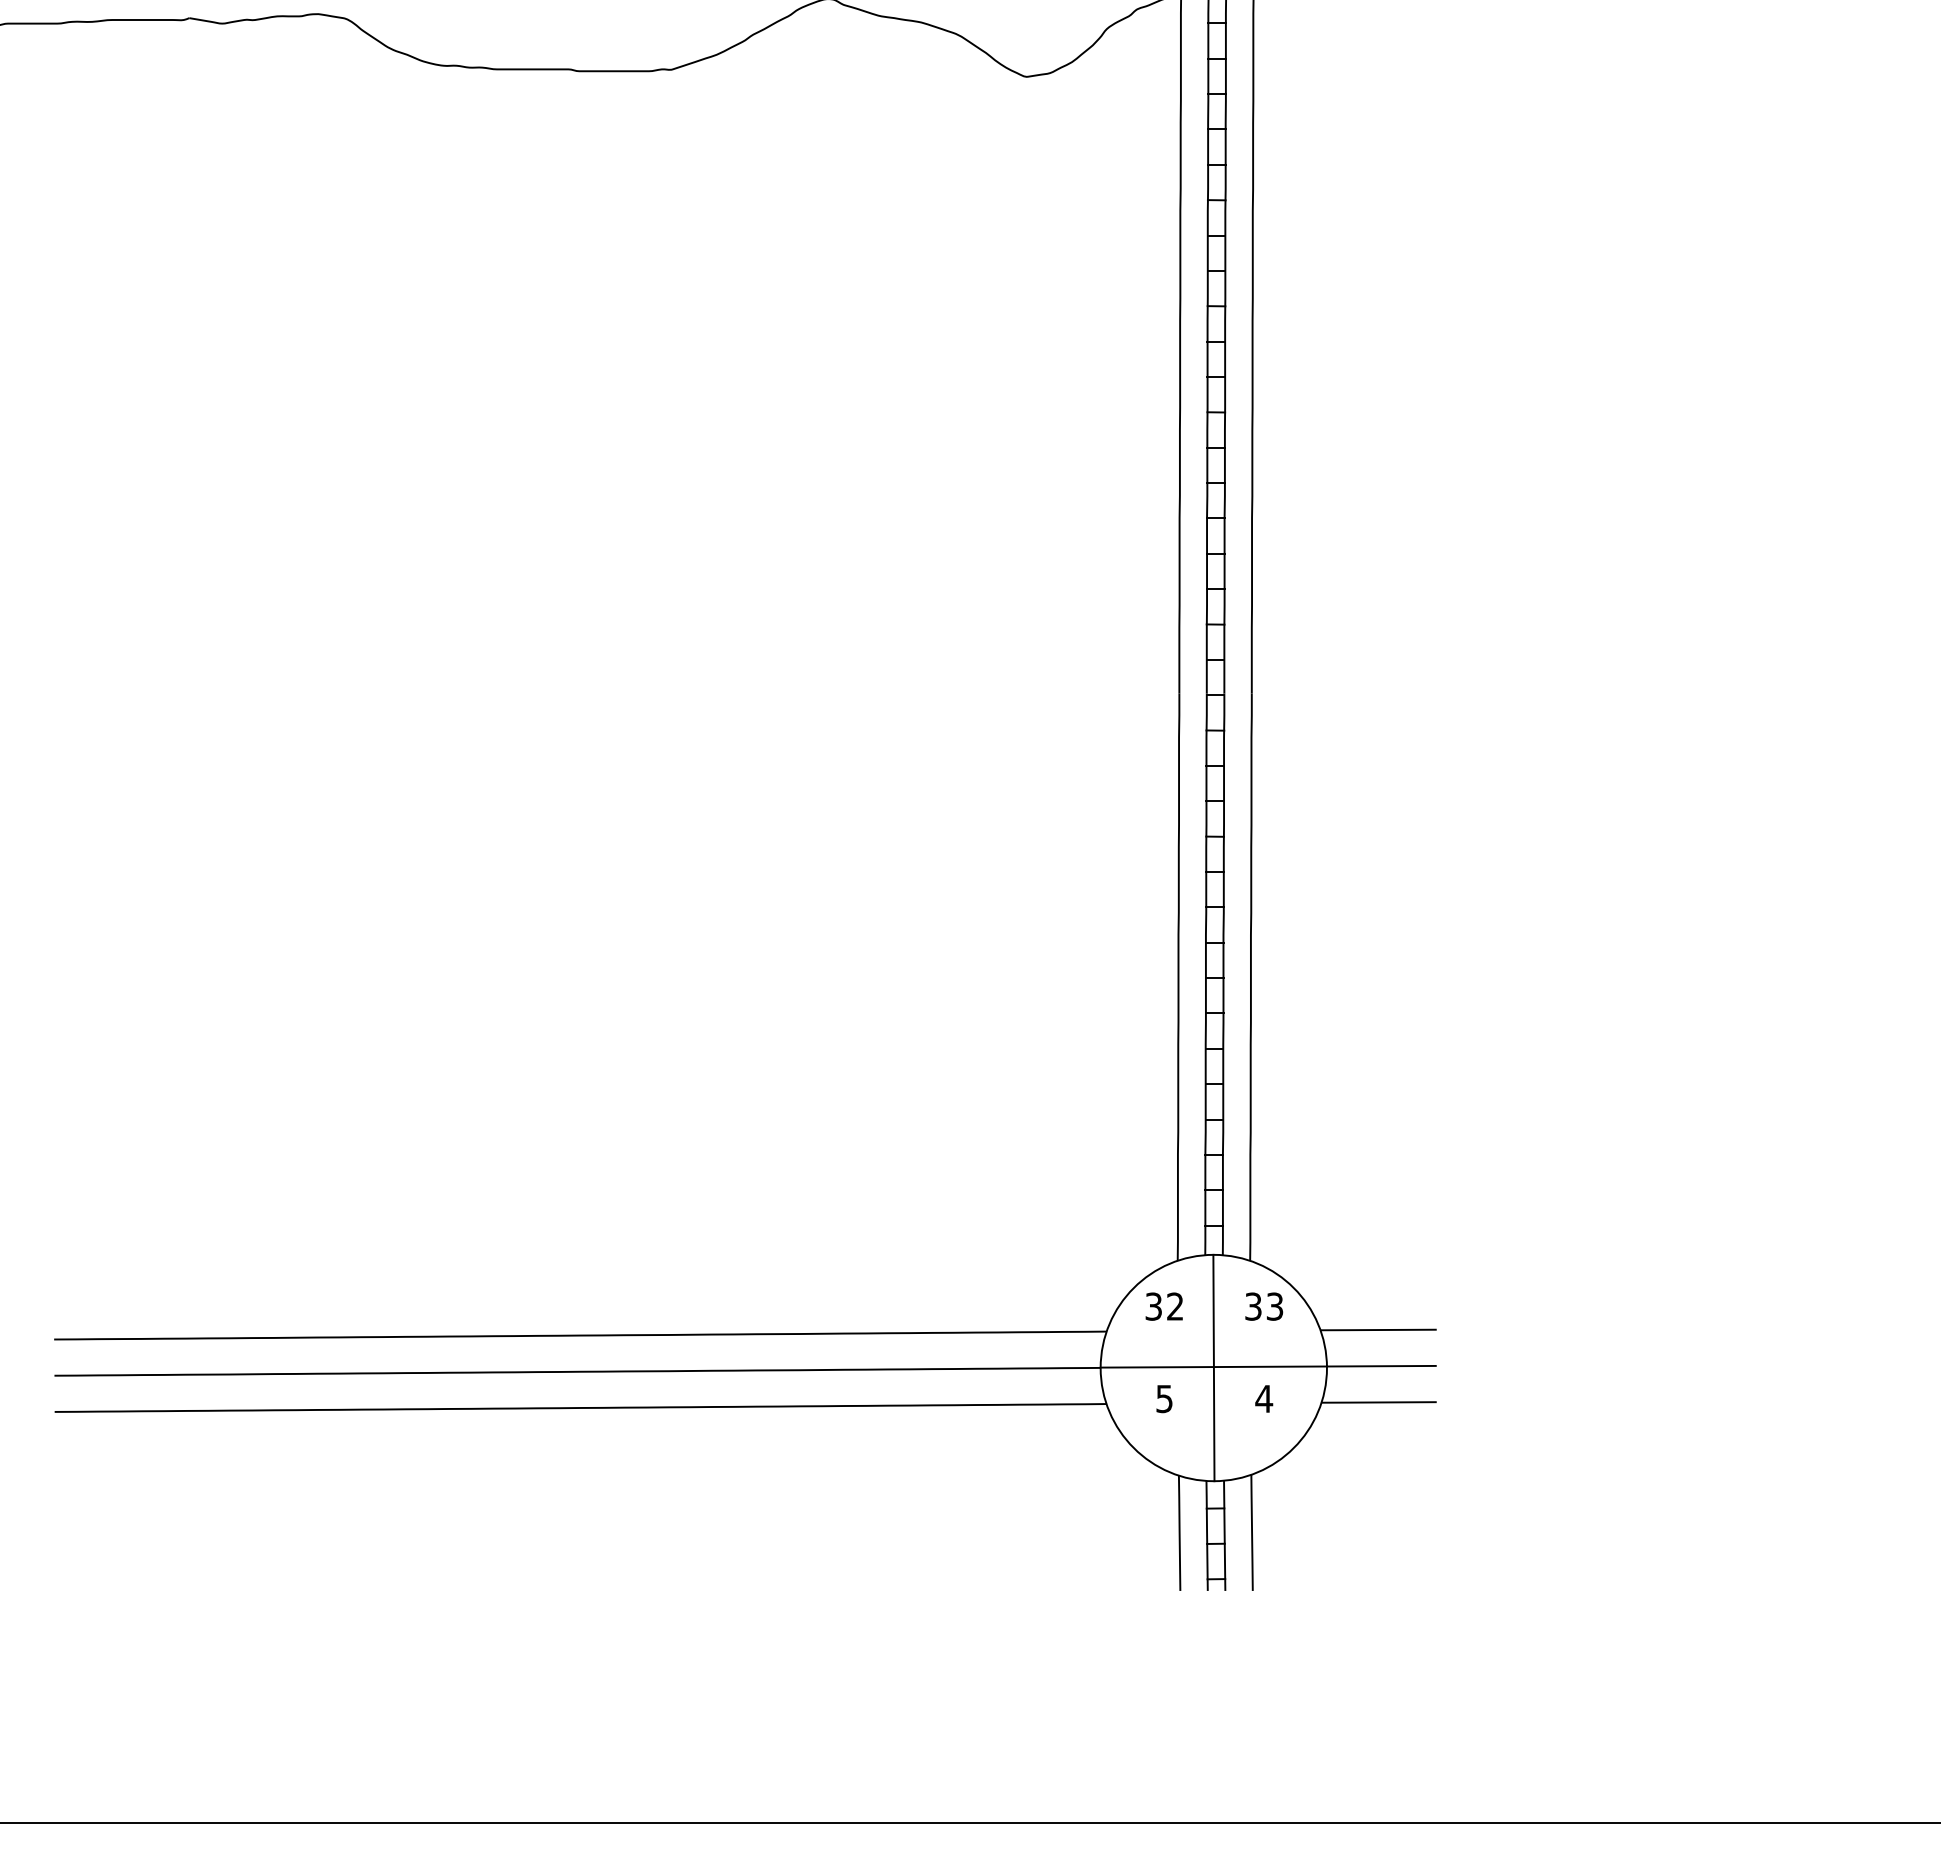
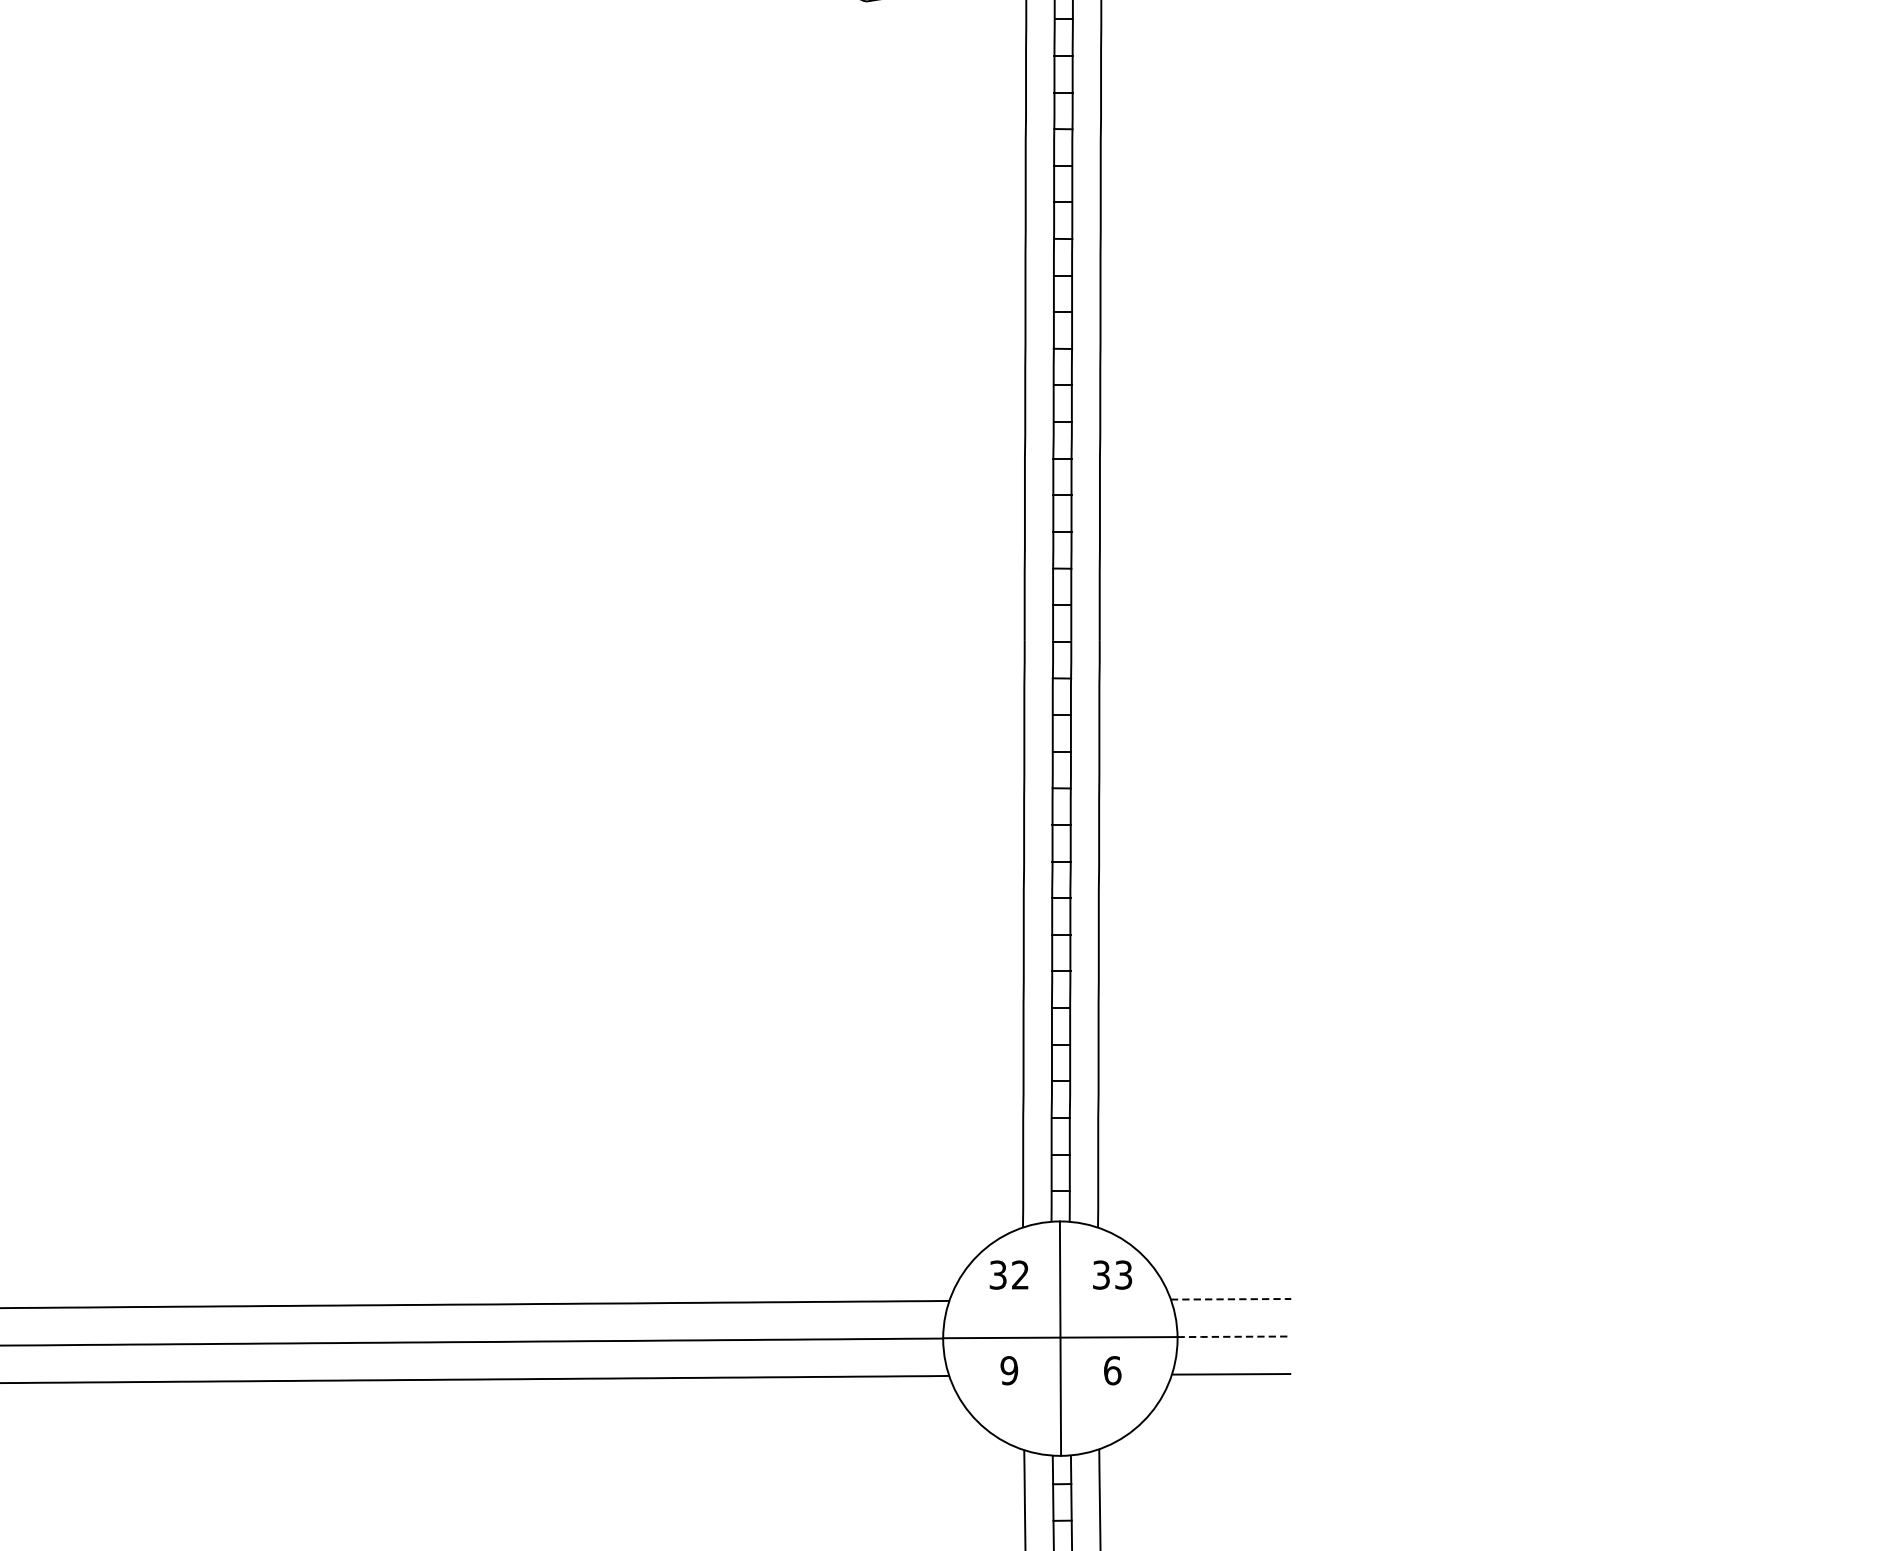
line: (1378, 1330) -> (1230, 1299), solid -> dashed
line: (1381, 1366) -> (1234, 1337), solid -> dashed
text: (1164, 1398) -> (1009, 1370), 5 -> 9
text: (1264, 1398) -> (1112, 1370), 4 -> 6

